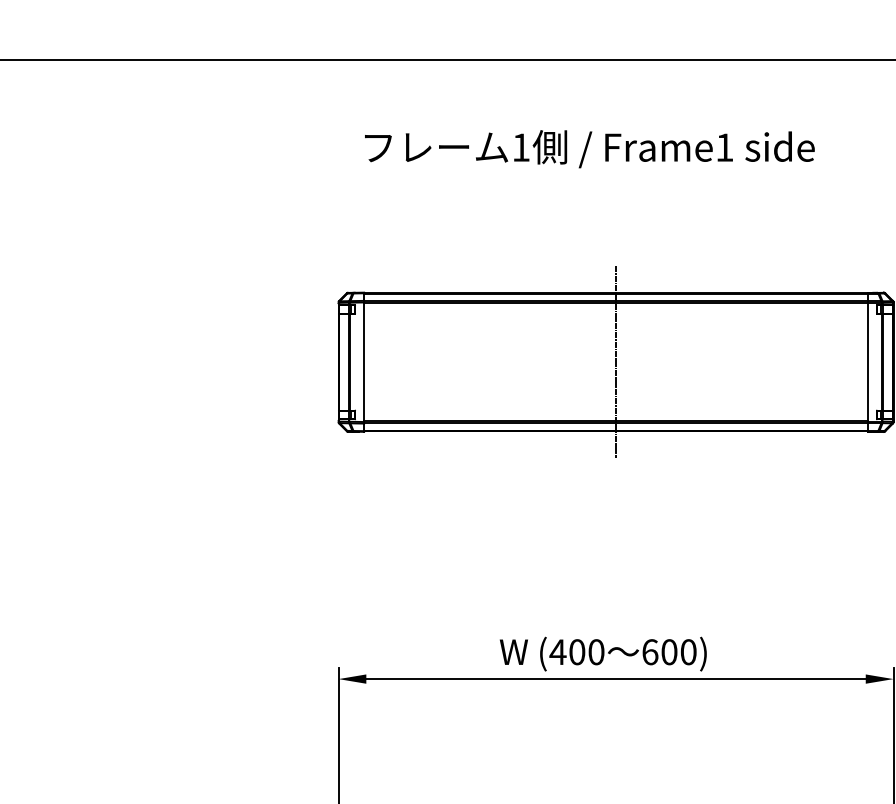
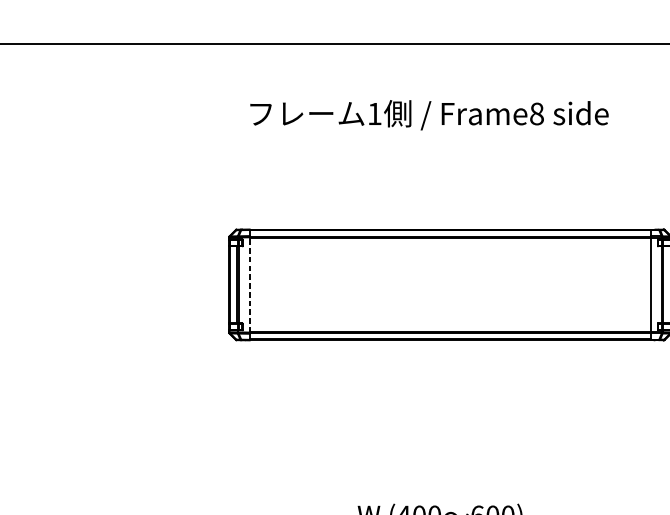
text: (724, 147) -> (536, 113), Frame1 -> Frame8
line: (364, 362) -> (249, 285), solid -> dashed
line: (616, 362) -> (450, 285), removed

